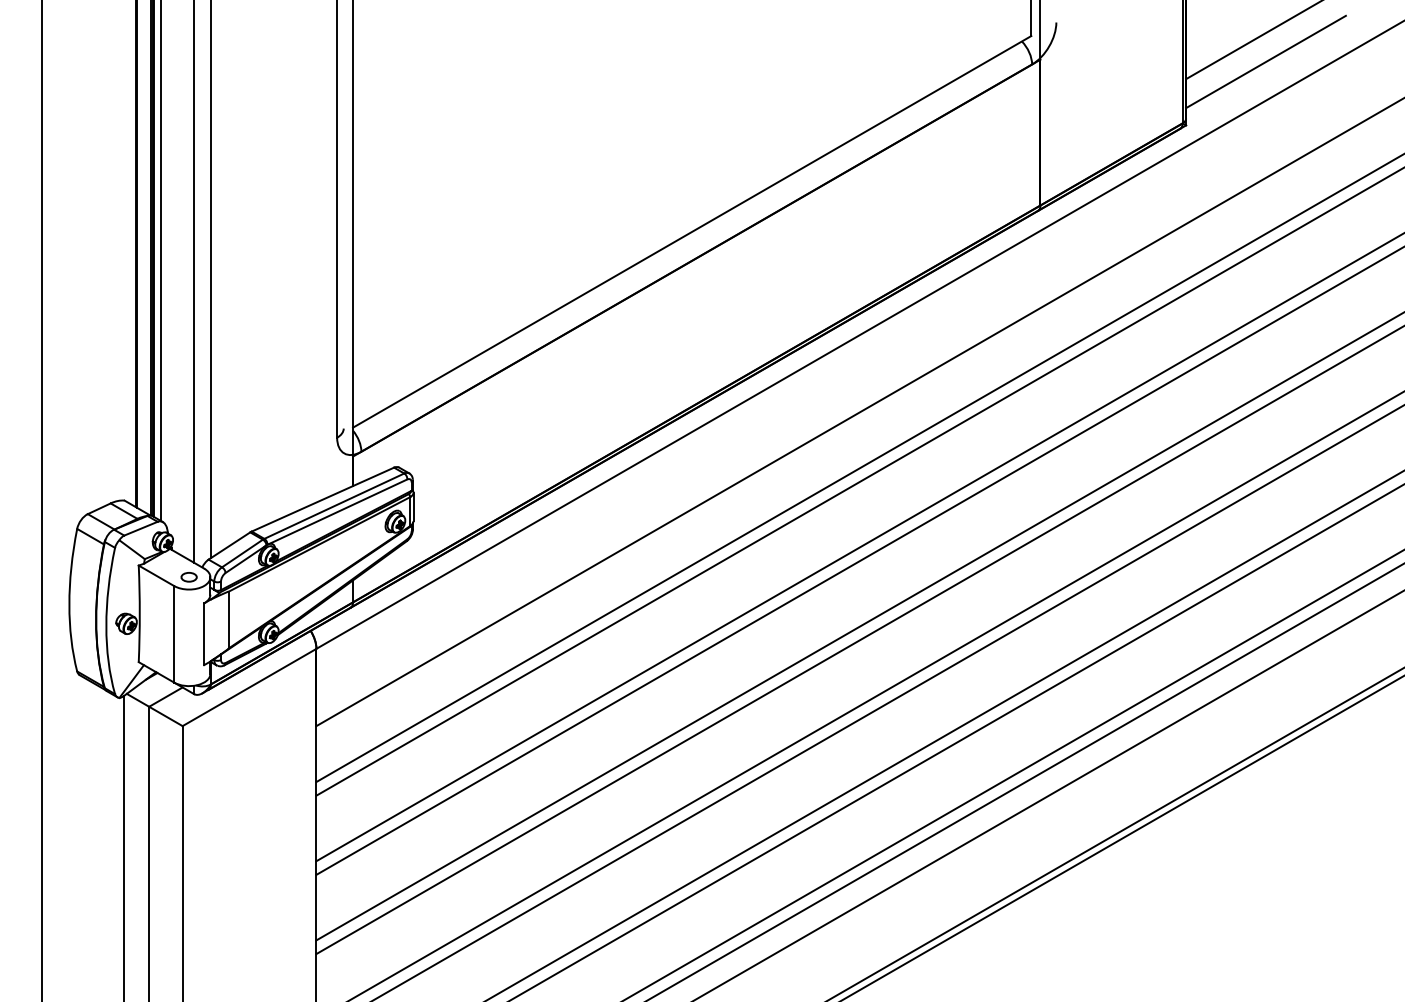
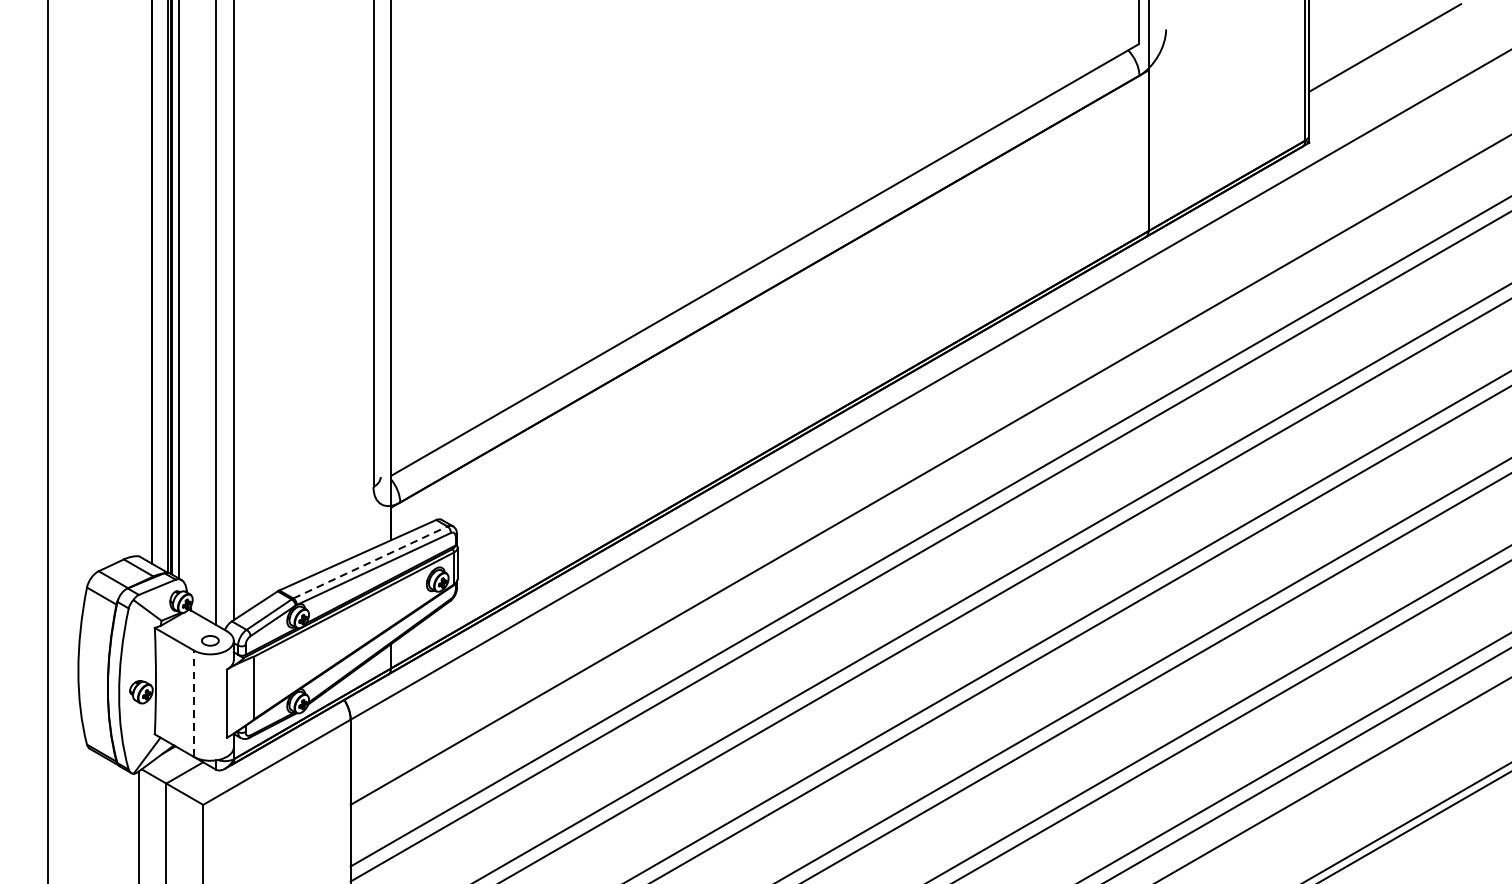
line: (1265, 61) -> (1396, 72), removed
line: (334, 505) -> (370, 561), solid -> dashed
line: (174, 633) -> (194, 702), solid -> dashed

